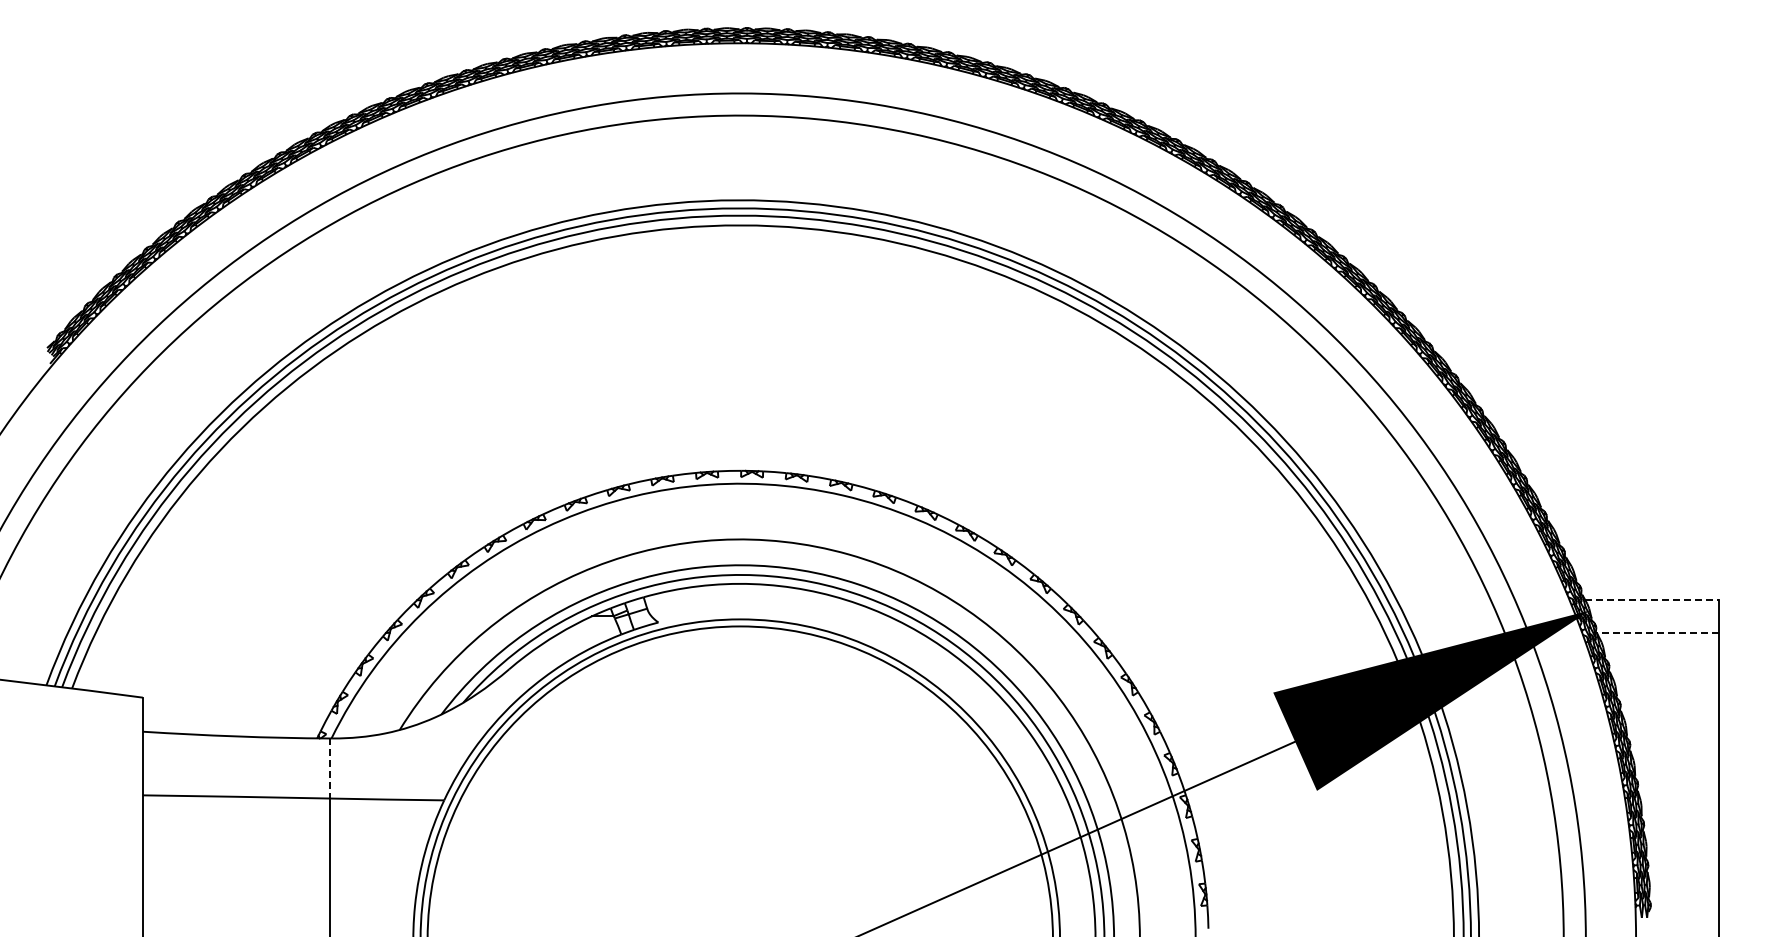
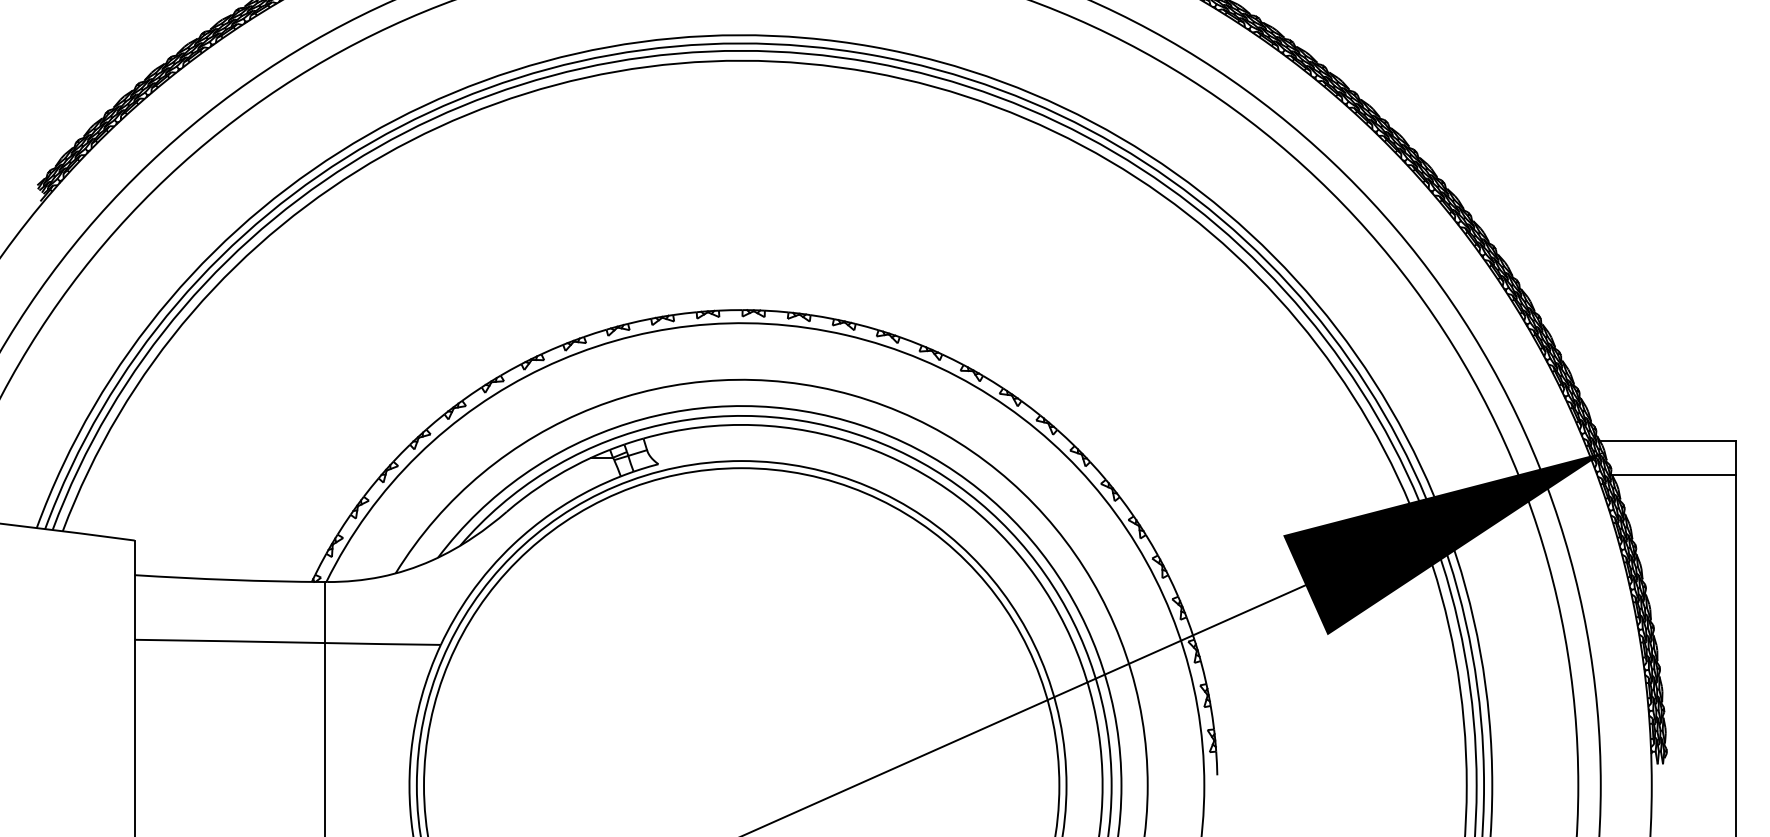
line: (1652, 600) -> (1668, 441), dashed -> solid
line: (1657, 632) -> (1673, 474), dashed -> solid
line: (329, 769) -> (324, 613), dashed -> solid

